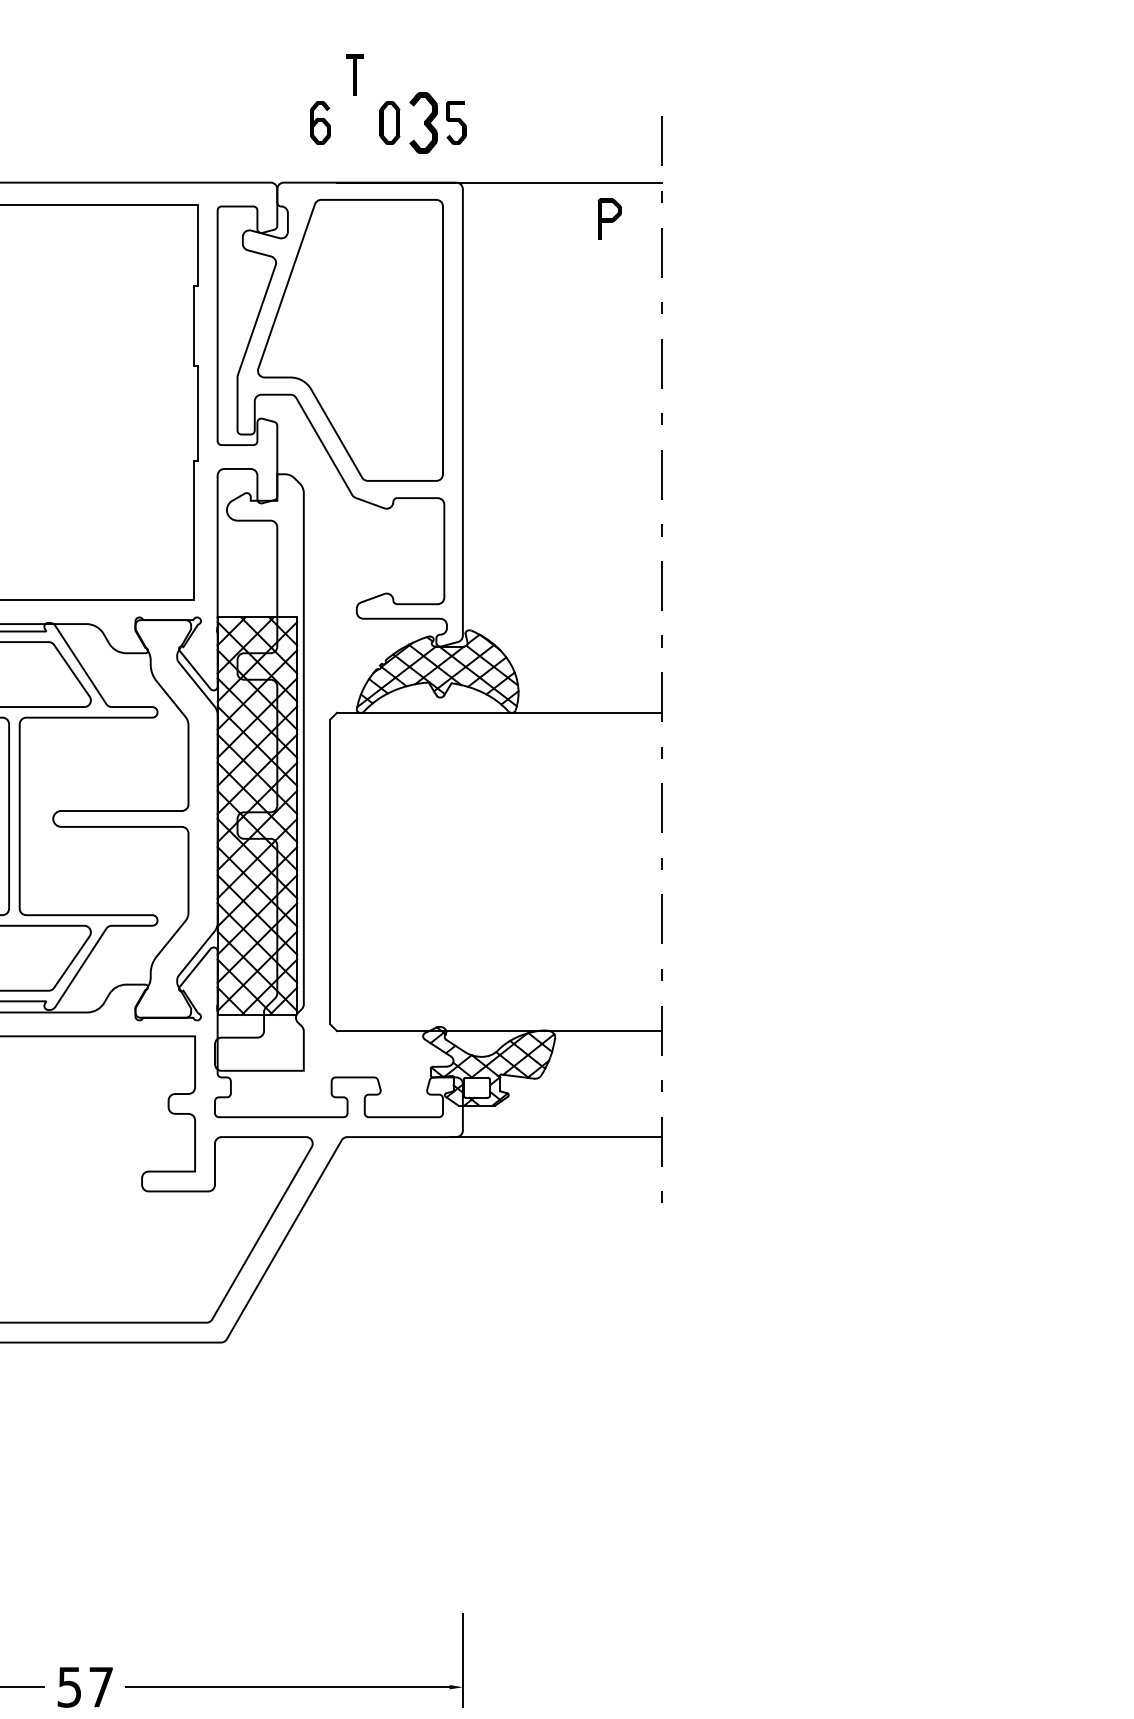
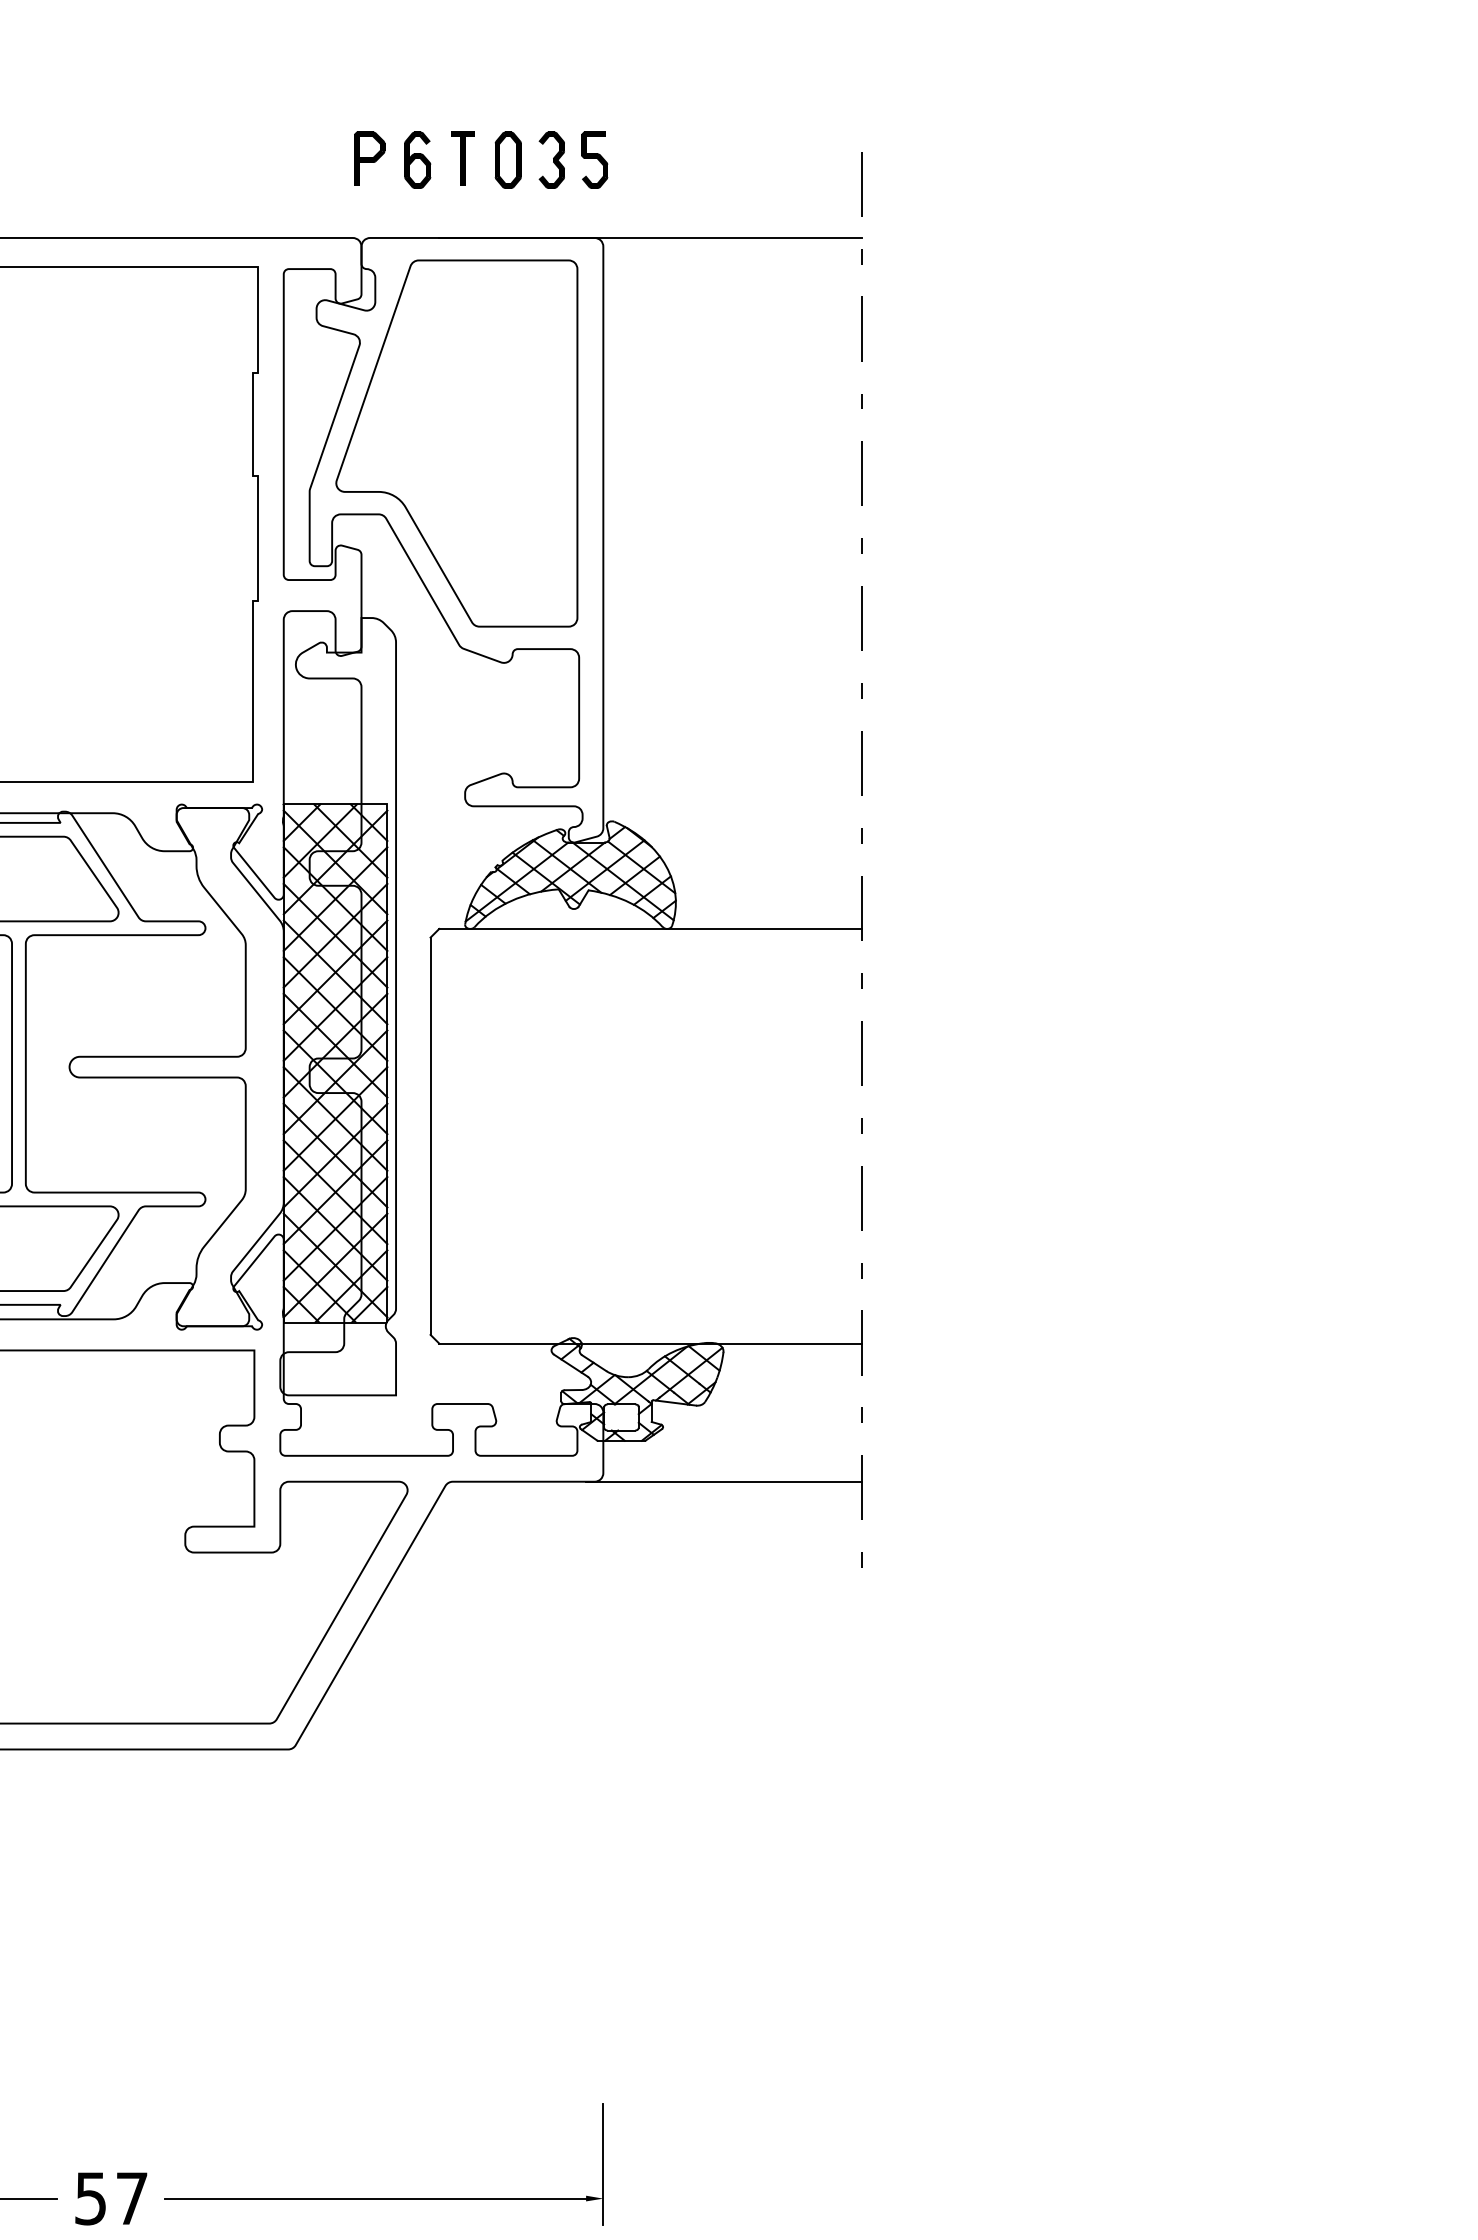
part: (354, 74) -> (462, 158), moved
part: (423, 122) -> (551, 159), size x0.71
part: (609, 219) -> (369, 158), moved

